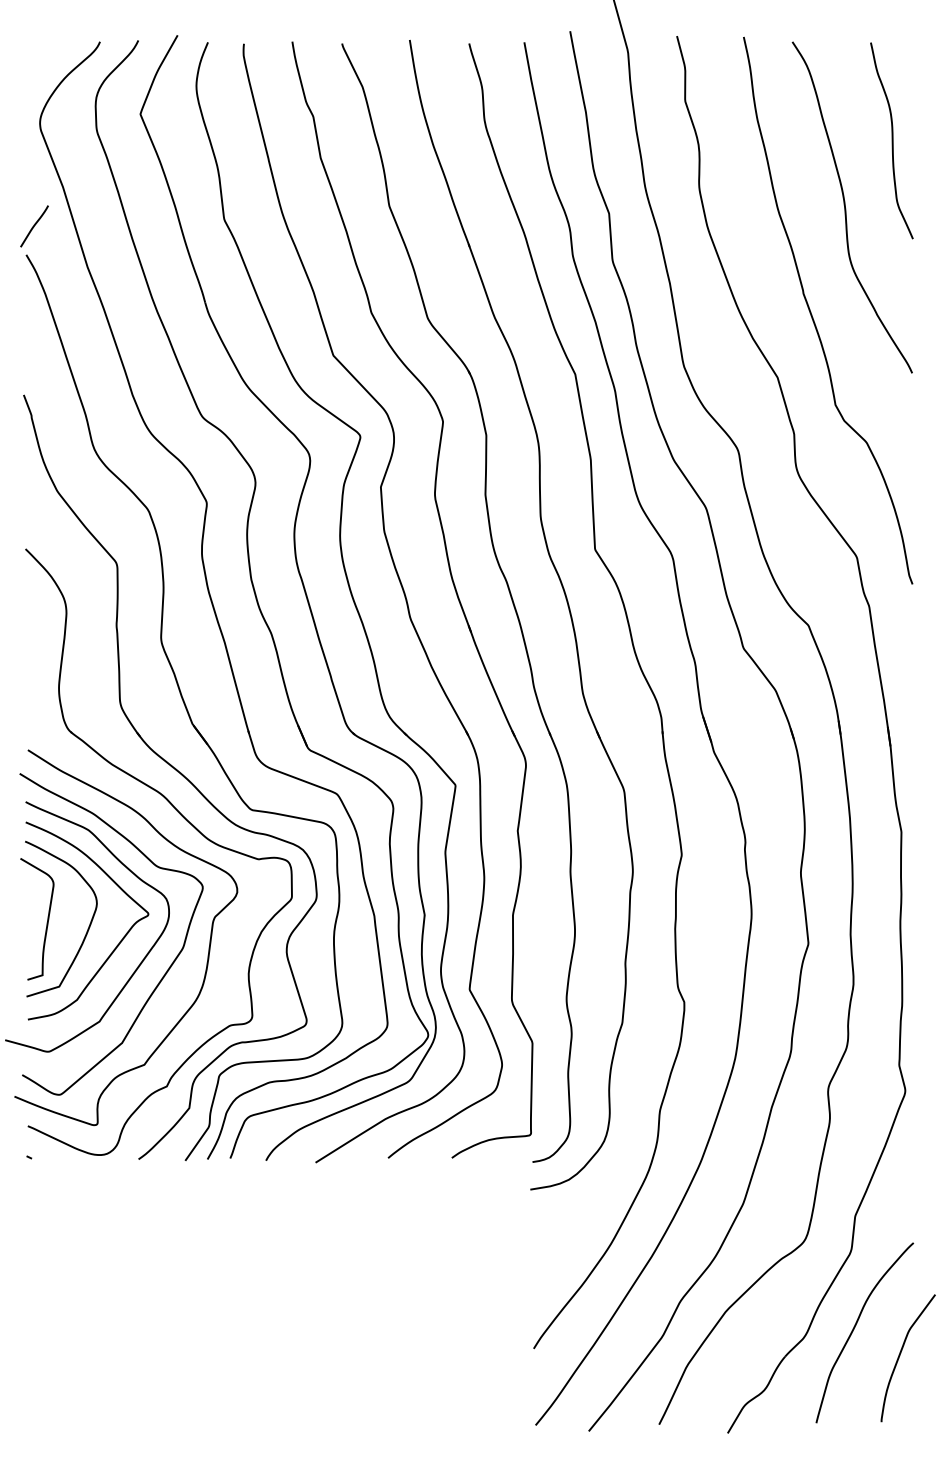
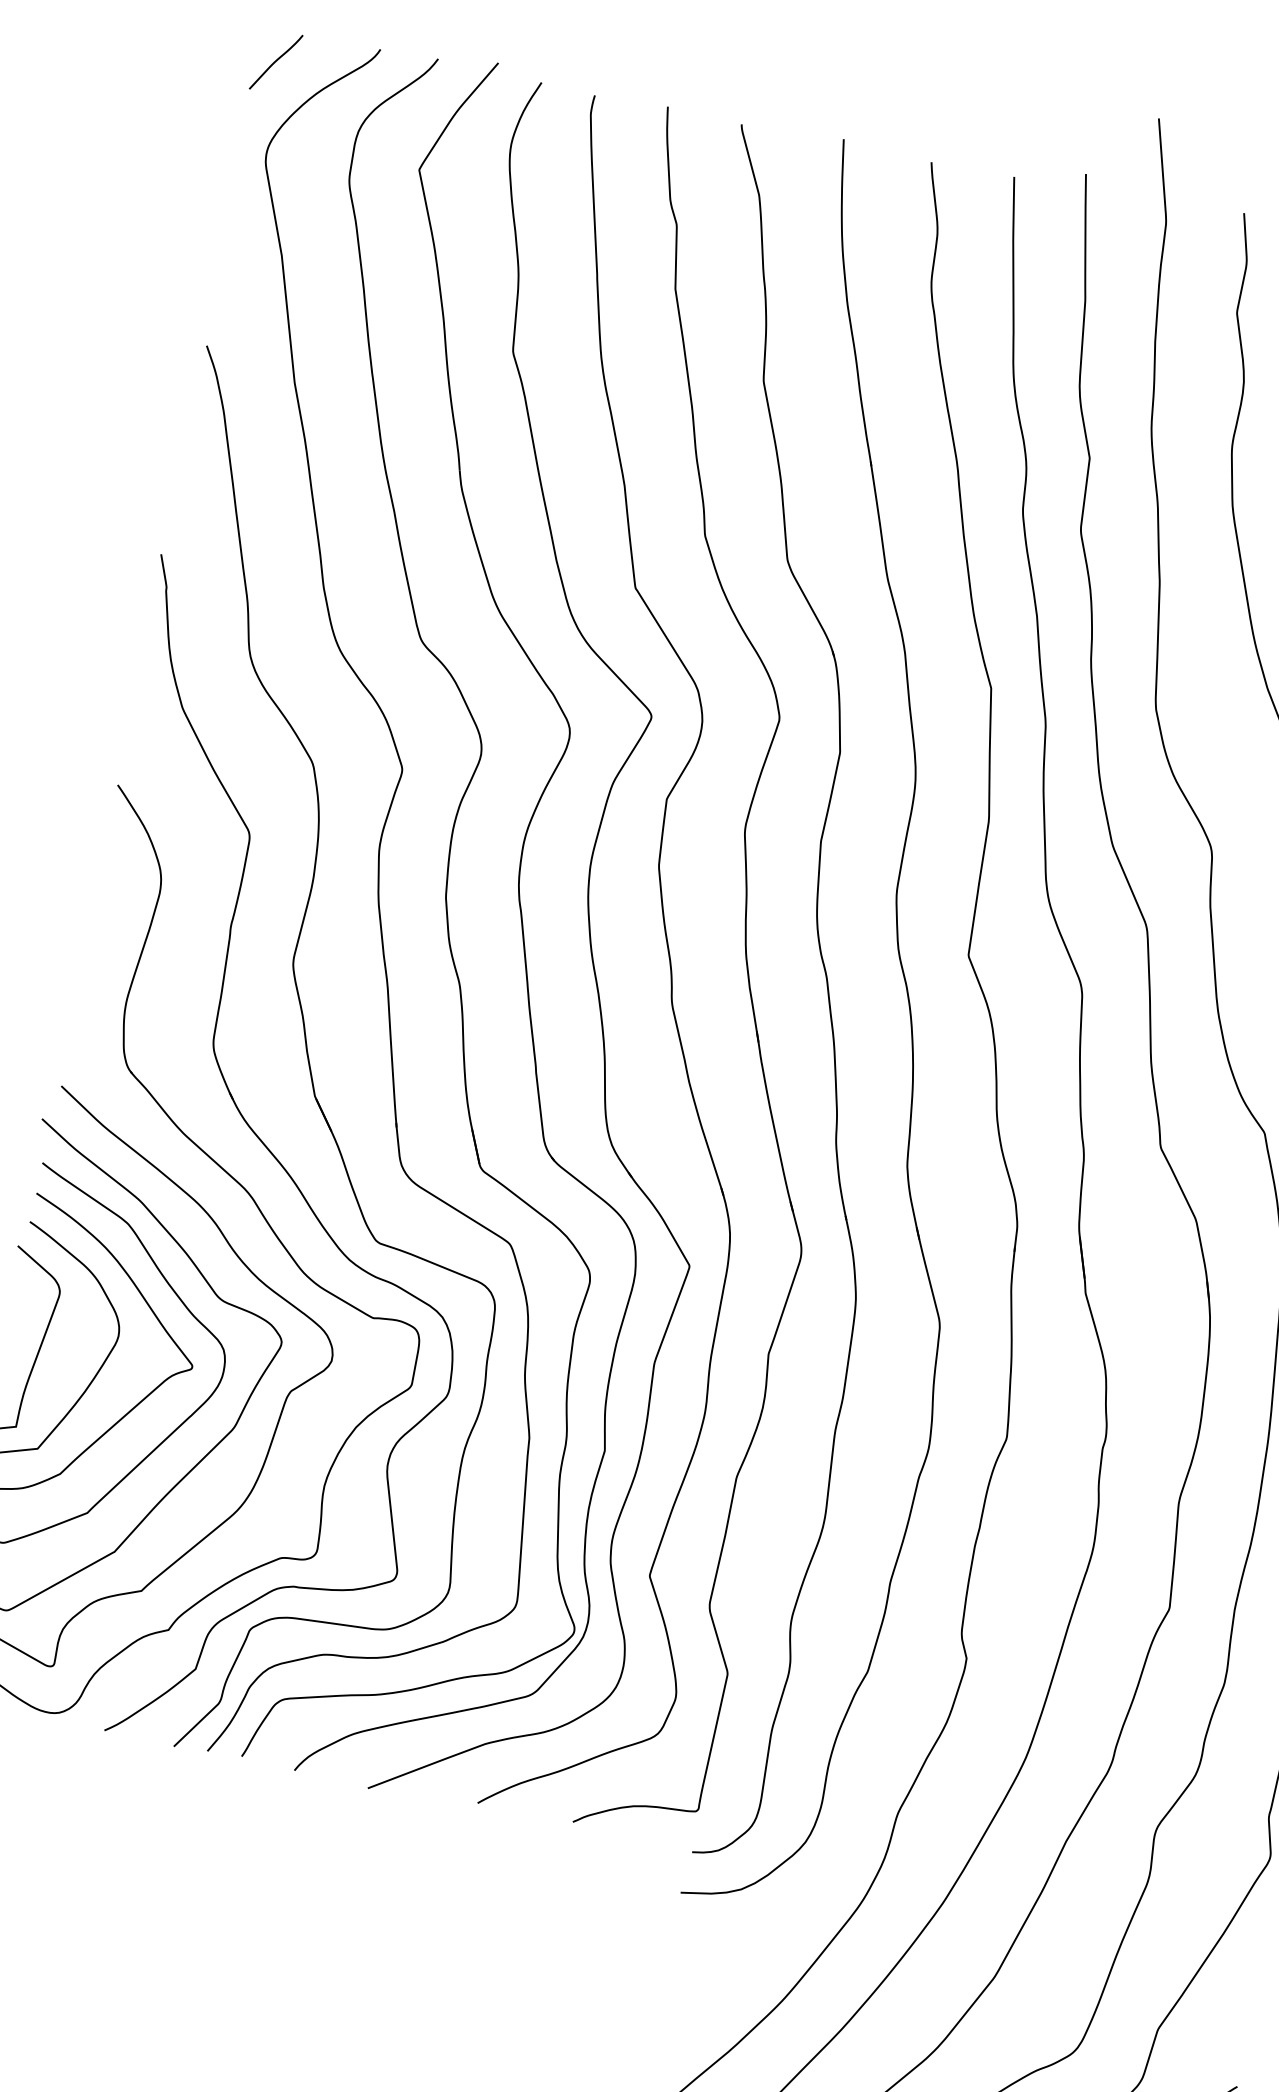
line: (34, 226) -> (276, 62), moved

